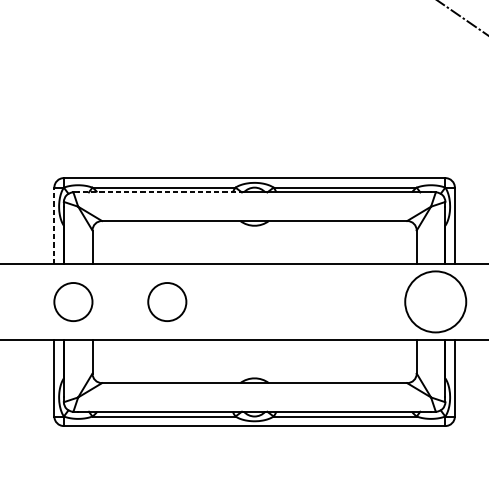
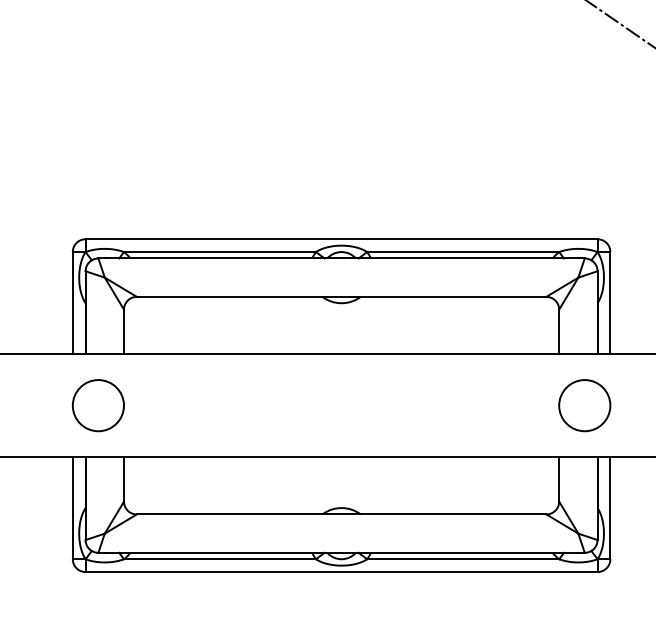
line: (160, 192) -> (215, 258), dashed -> solid
line: (54, 225) -> (72, 302), dashed -> solid
circle: (166, 301) -> (223, 405), removed
circle: (435, 301) -> (584, 405), size x0.62

